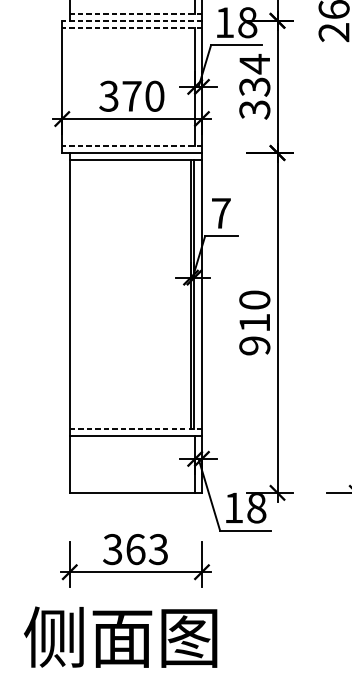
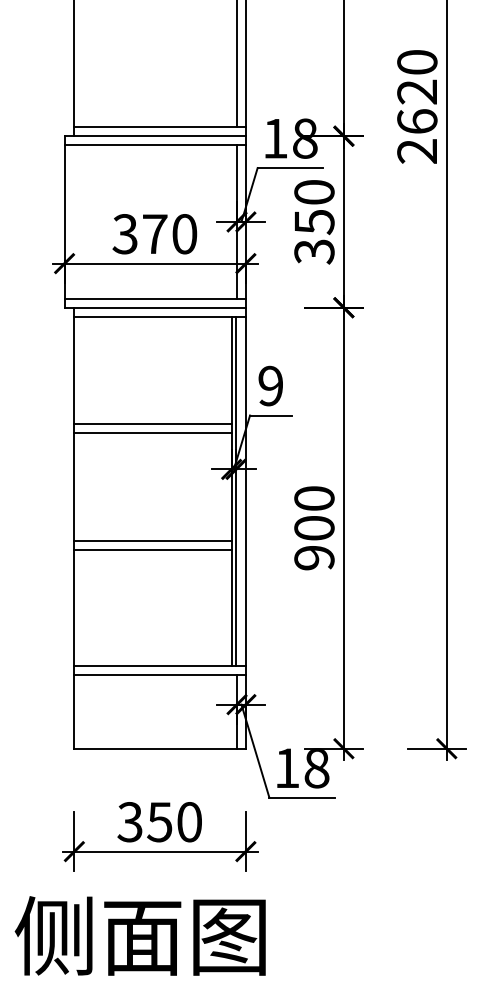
line: (136, 14) -> (160, 127), dashed -> solid
line: (132, 21) -> (155, 136), dashed -> solid
line: (132, 27) -> (155, 145), dashed -> solid
text: (254, 75) -> (314, 206), 334 -> 350
line: (132, 145) -> (155, 298), dashed -> solid
text: (220, 212) -> (270, 385), 7 -> 9
line: (130, 243) -> (152, 424), added
line: (130, 249) -> (152, 433), added
text: (254, 323) -> (314, 528), 910 -> 900
line: (130, 332) -> (152, 540), added
line: (130, 339) -> (152, 549), added
line: (136, 429) -> (160, 666), dashed -> solid
text: (146, 549) -> (174, 822), 363 -> 350

